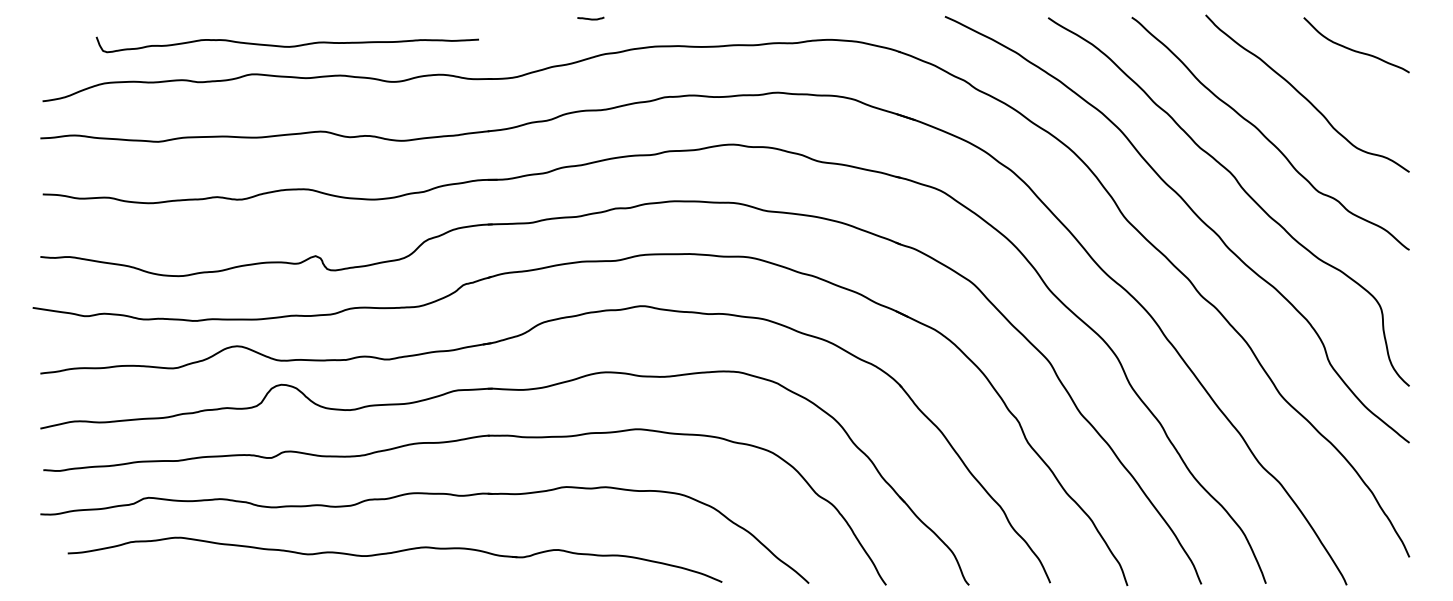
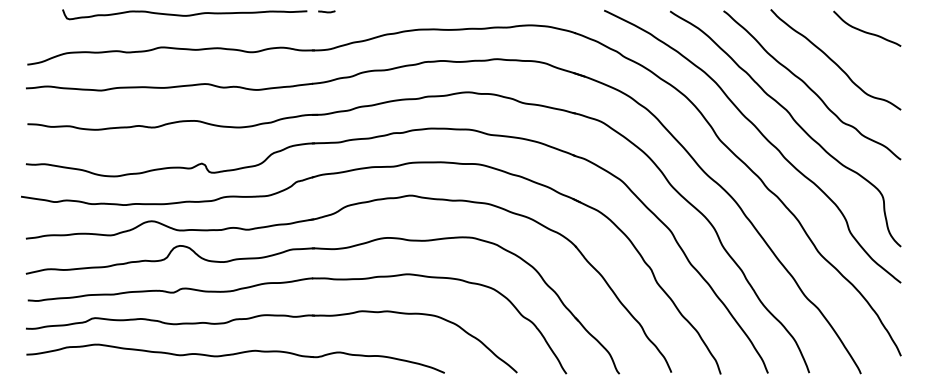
line: (590, 18) -> (326, 11), moved
curve: (286, 46) -> (184, 15), moved
part: (394, 559) -> (235, 358), moved

